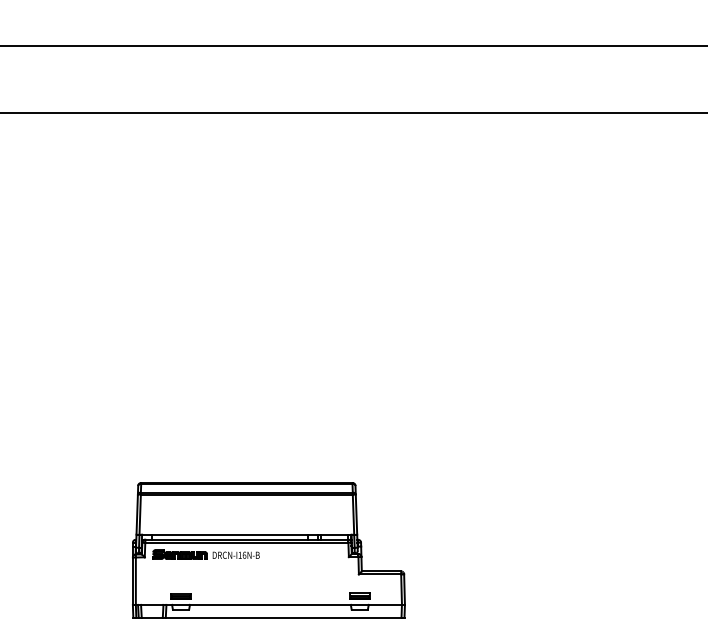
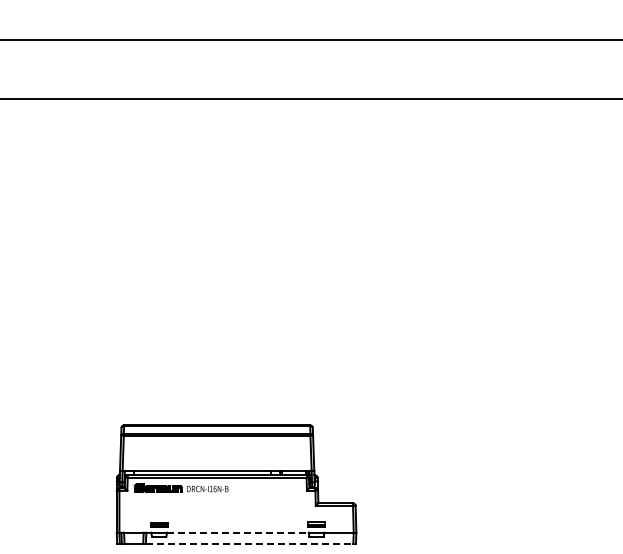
line: (269, 604) -> (237, 532), solid -> dashed
line: (283, 618) -> (249, 544), solid -> dashed

